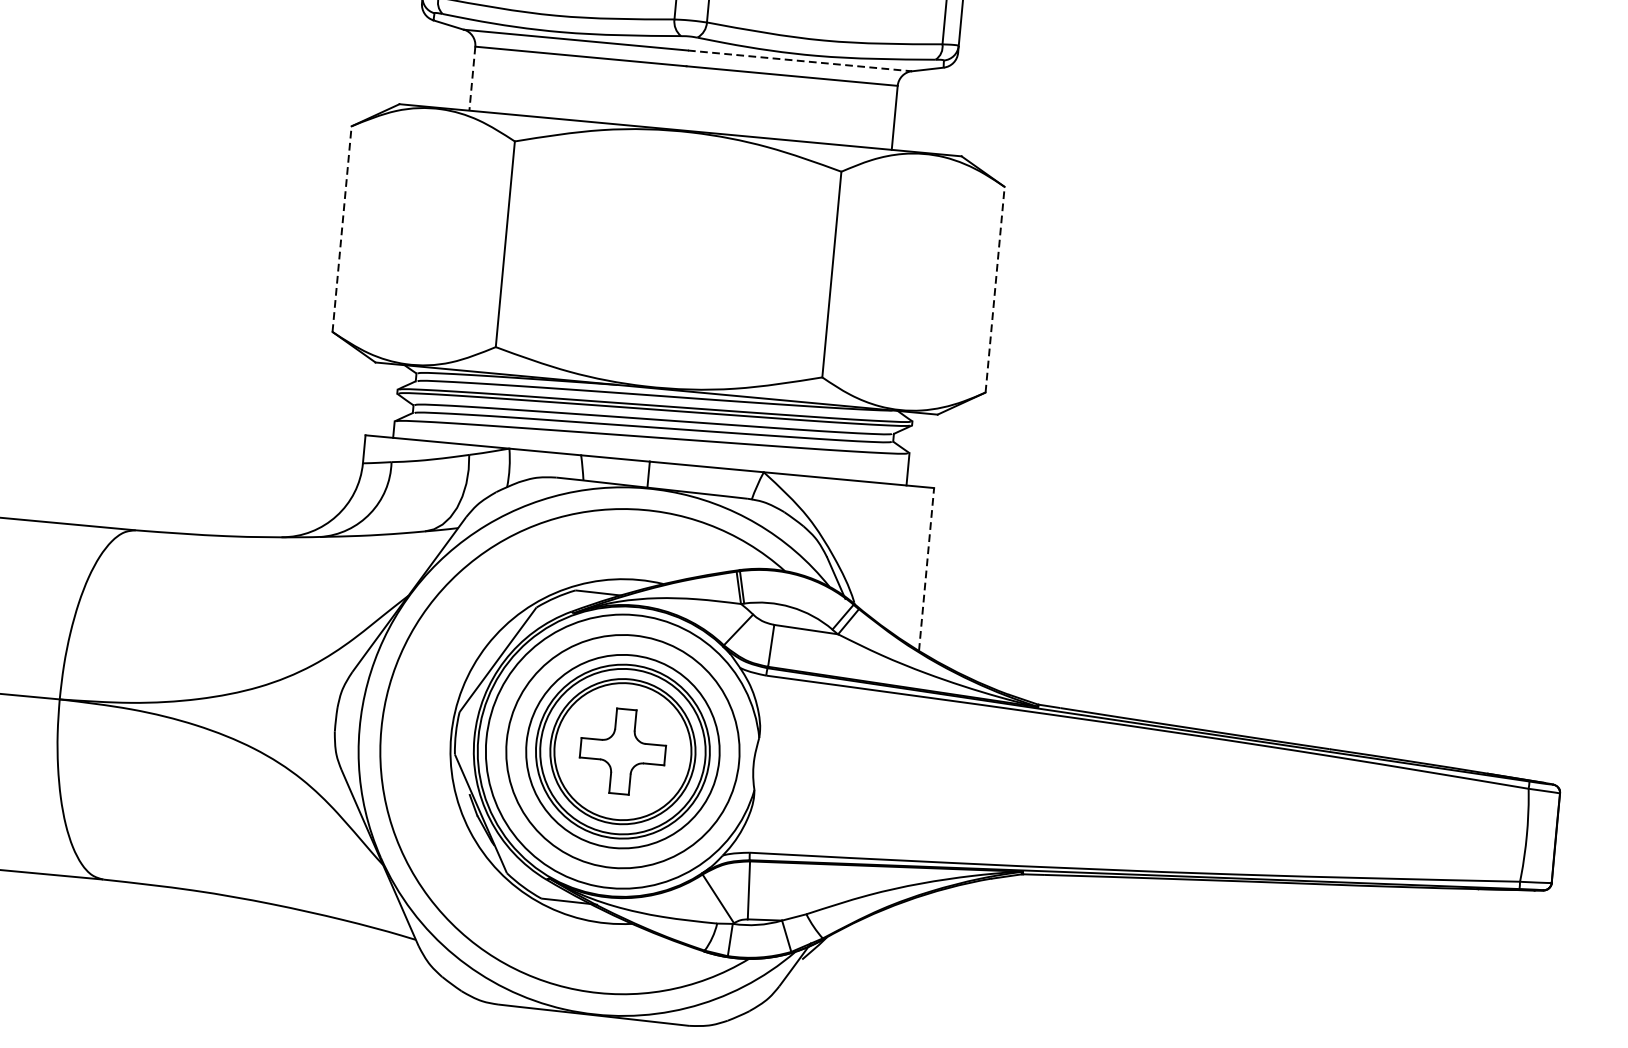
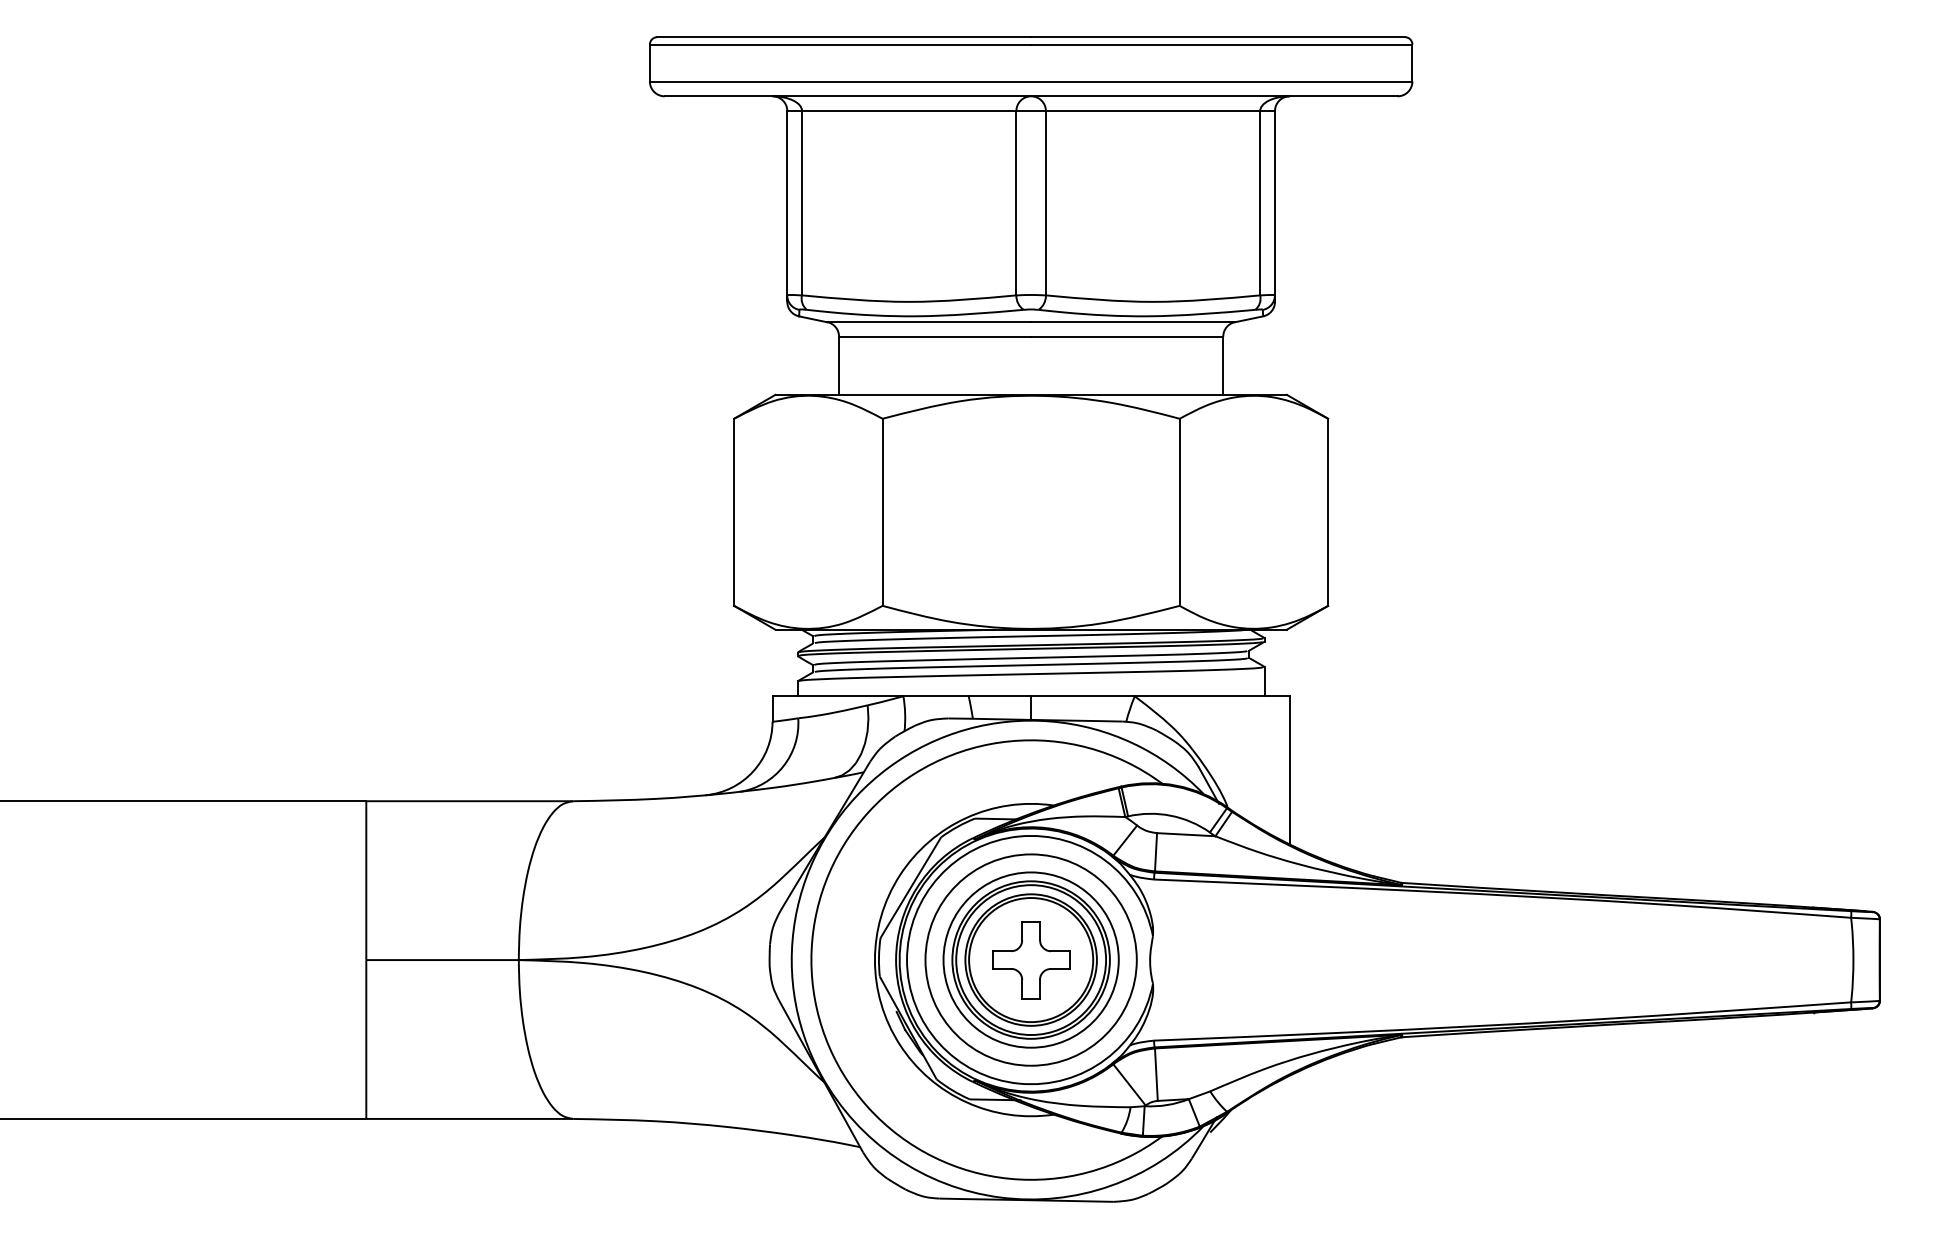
line: (800, 61) -> (1133, 322), dashed -> solid
line: (472, 79) -> (839, 366), dashed -> solid
line: (342, 229) -> (734, 512), dashed -> solid
line: (995, 289) -> (1328, 512), dashed -> solid
line: (926, 568) -> (1289, 769), dashed -> solid

